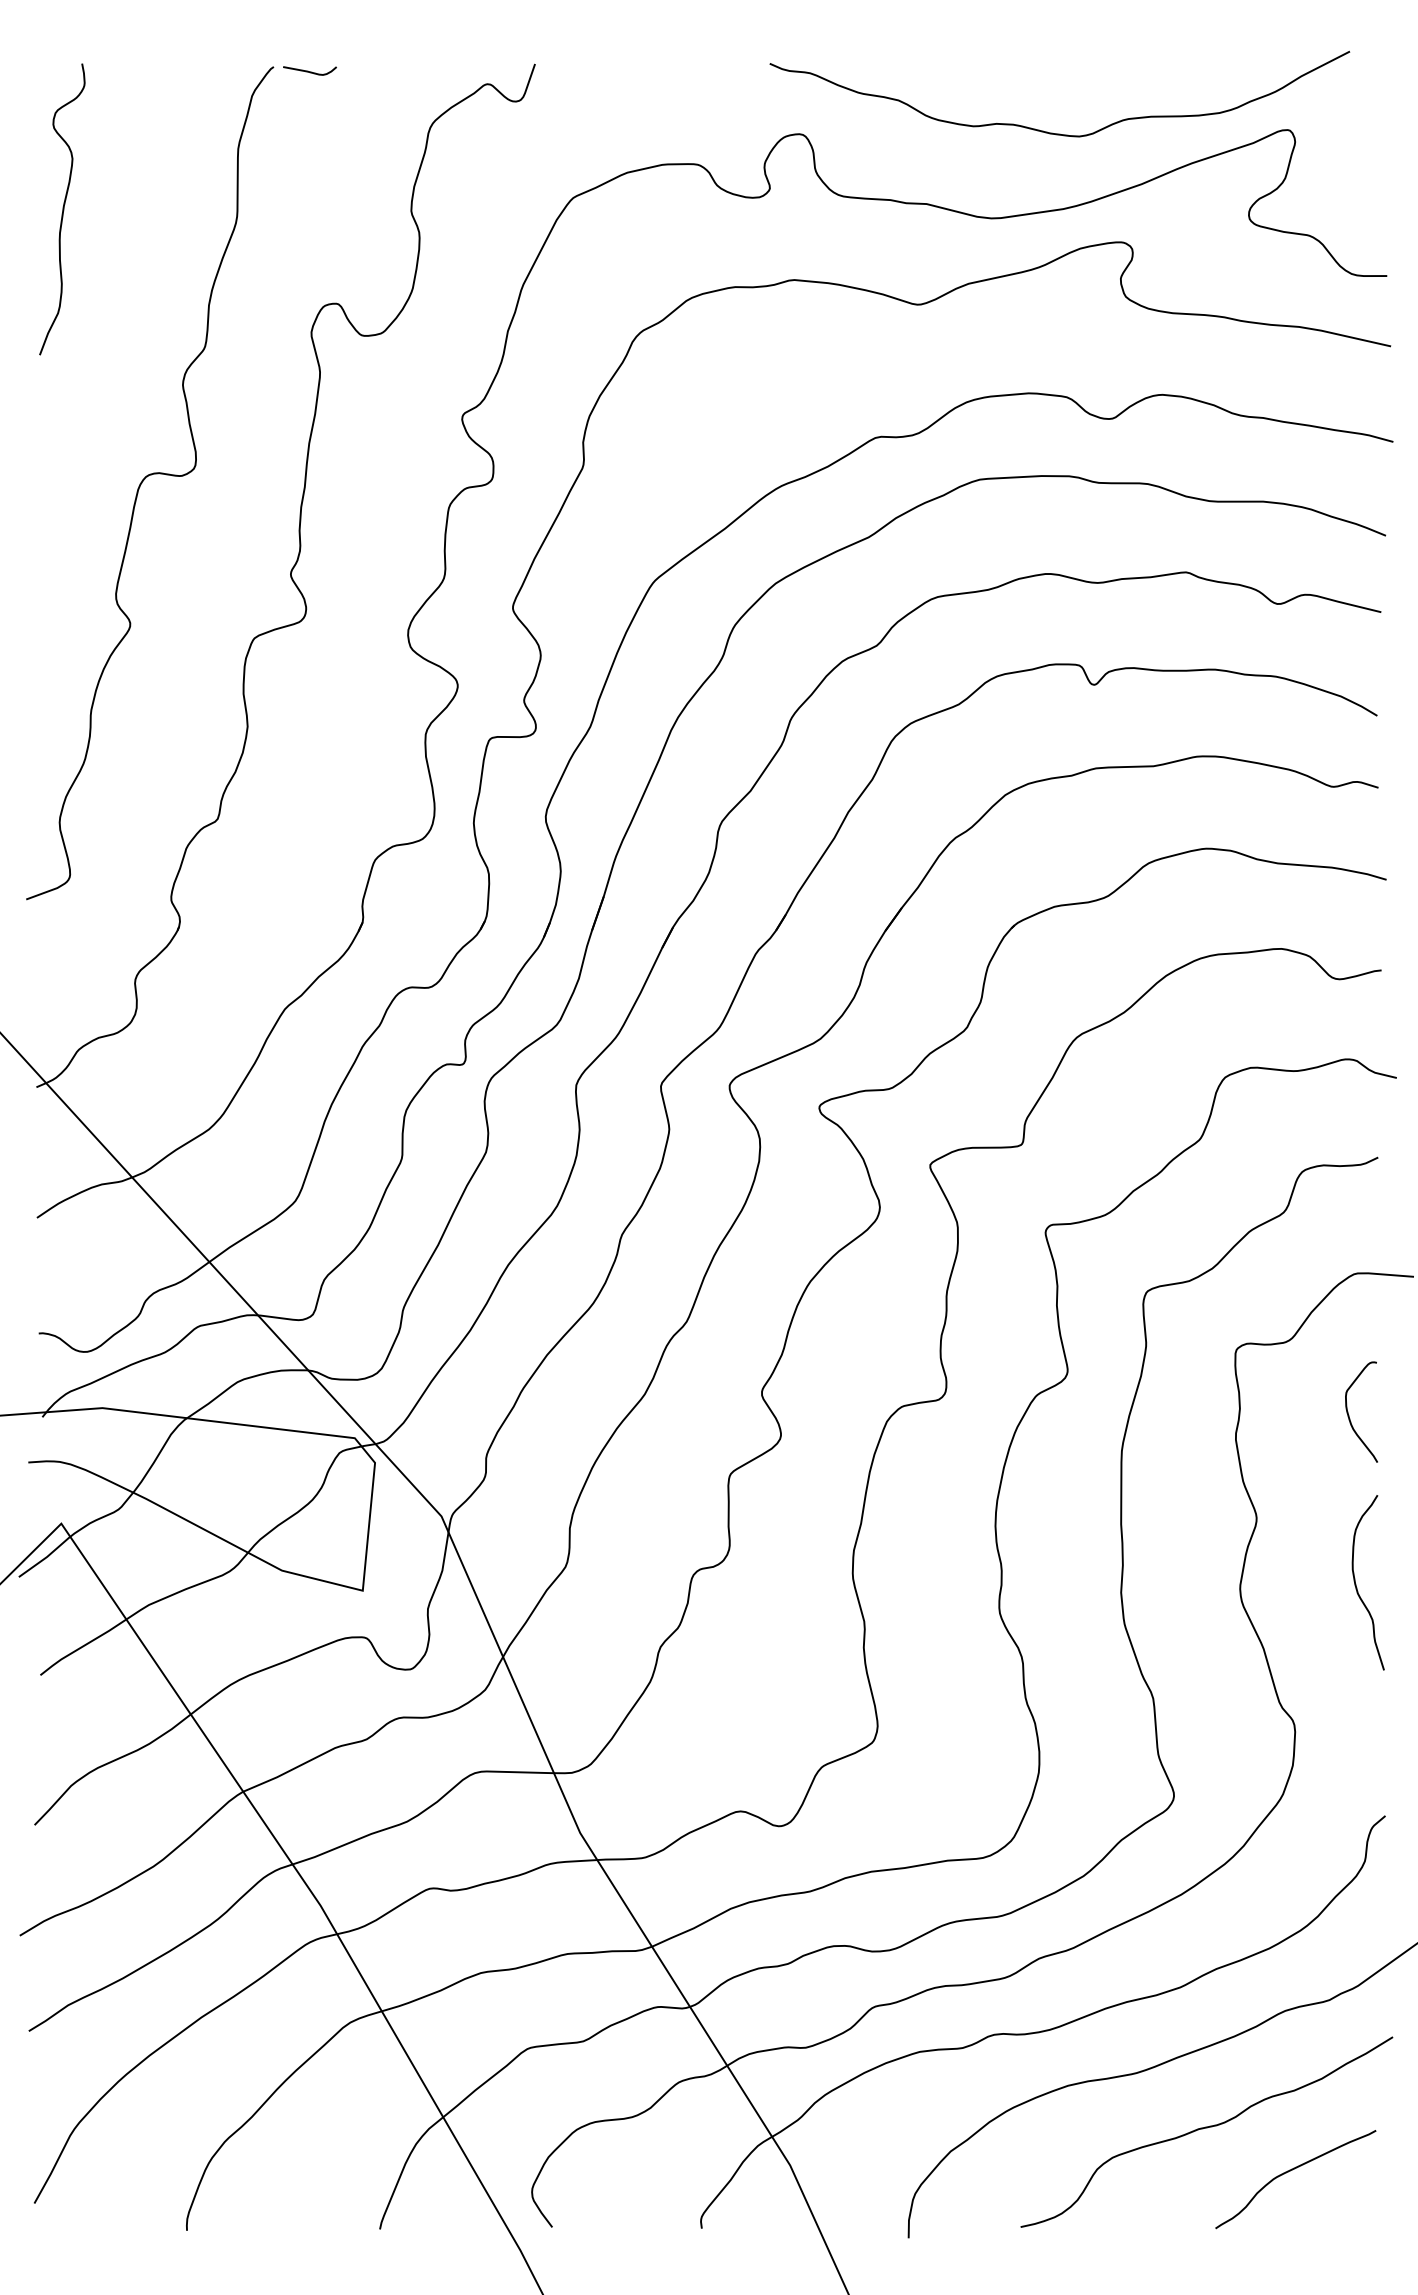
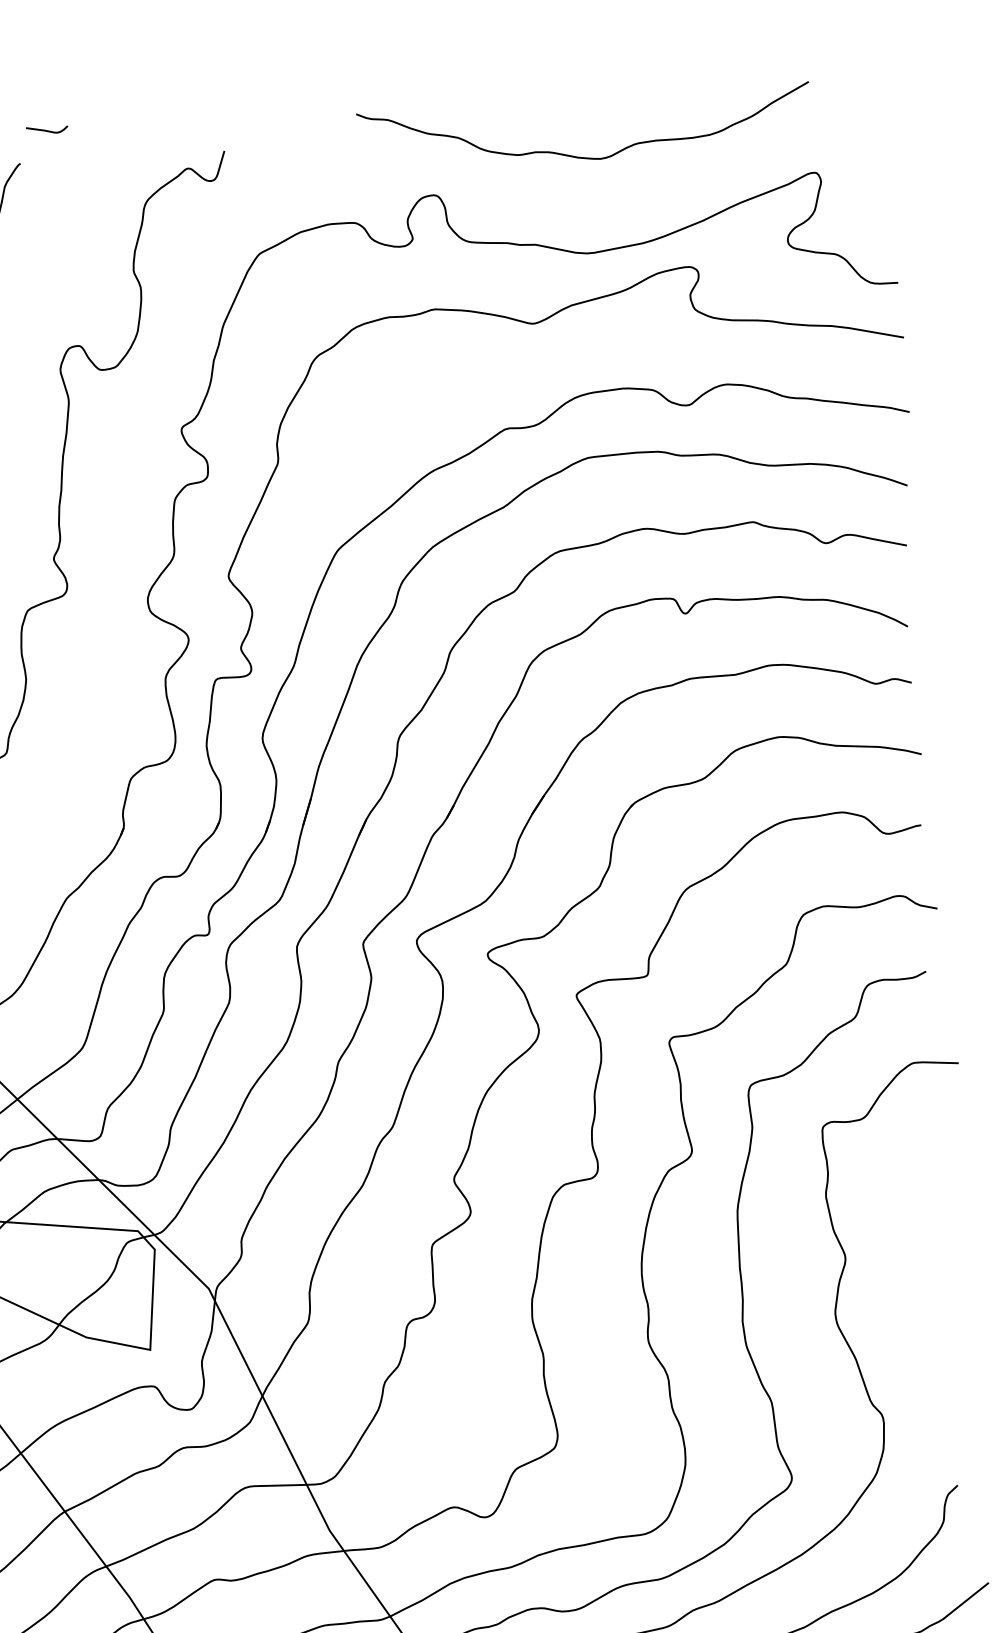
curve: (308, 70) -> (45, 129), moved
curve: (1052, 132) -> (579, 156), moved
curve: (1349, 1415) -> (913, 1174), removed
curve: (1356, 1584) -> (926, 1305), removed

